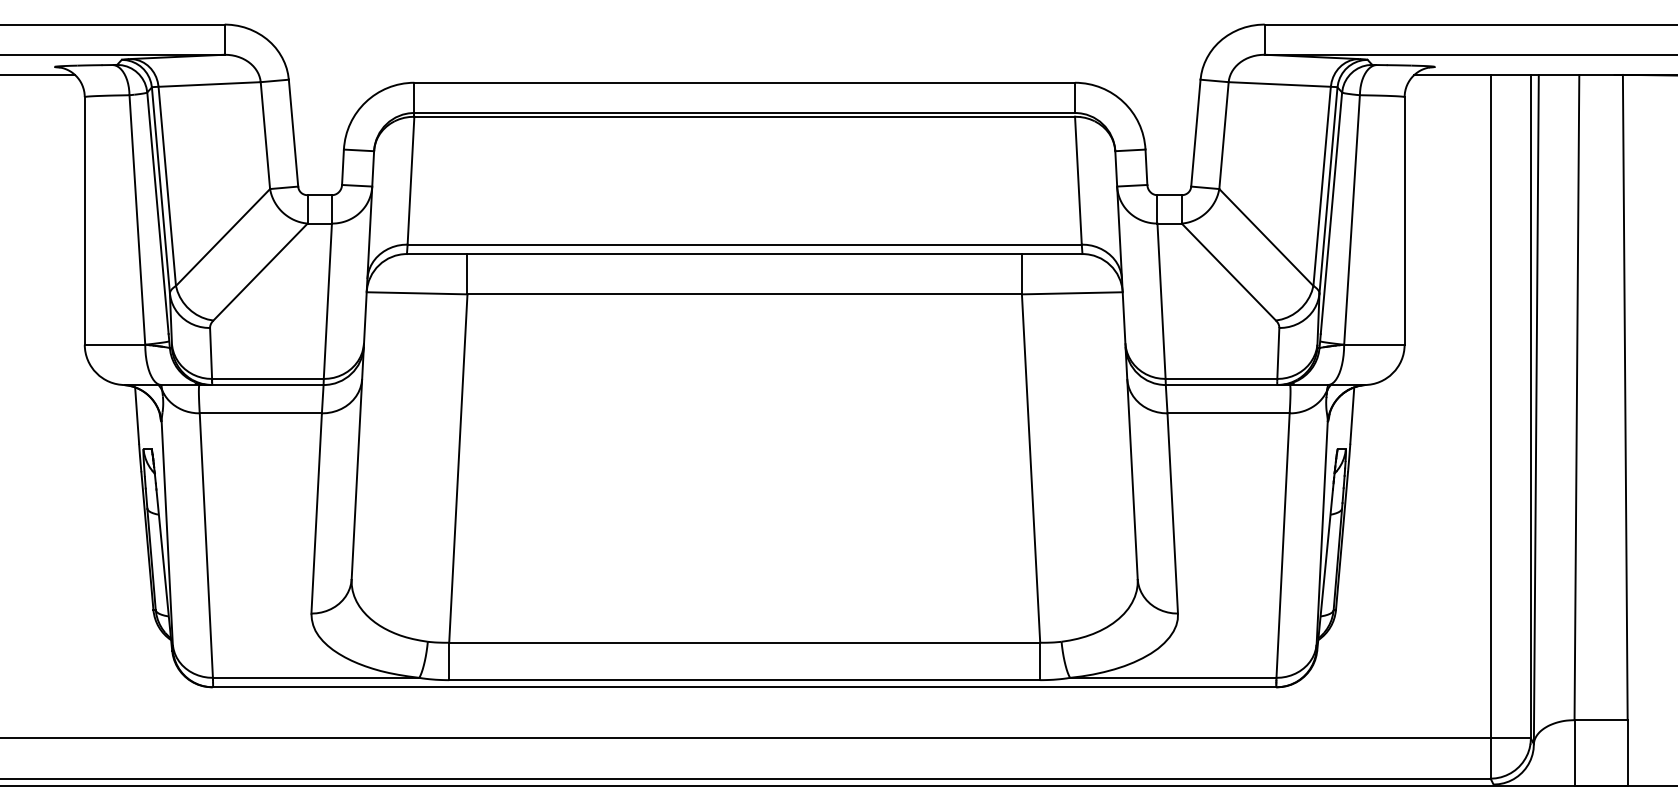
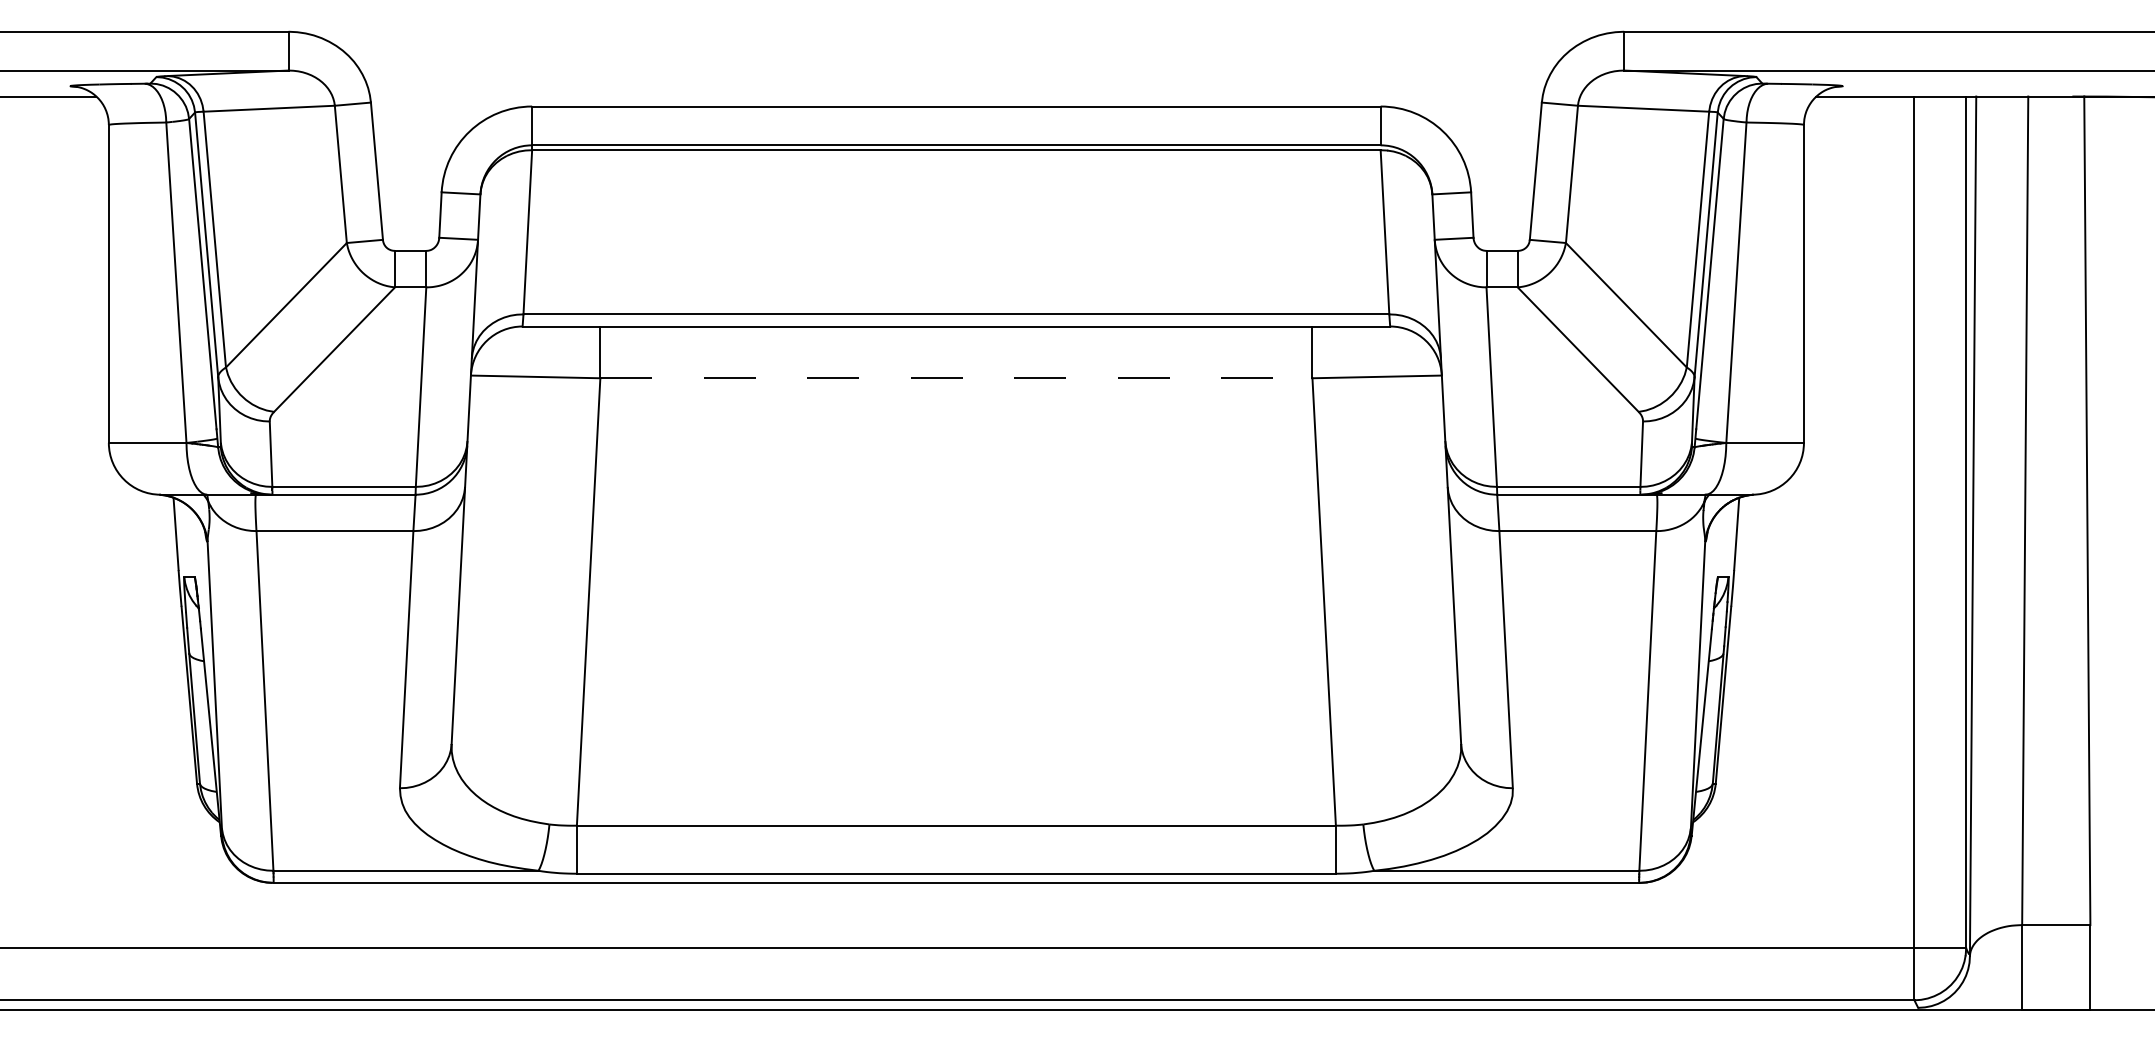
line: (745, 294) -> (957, 378), solid -> dashed

